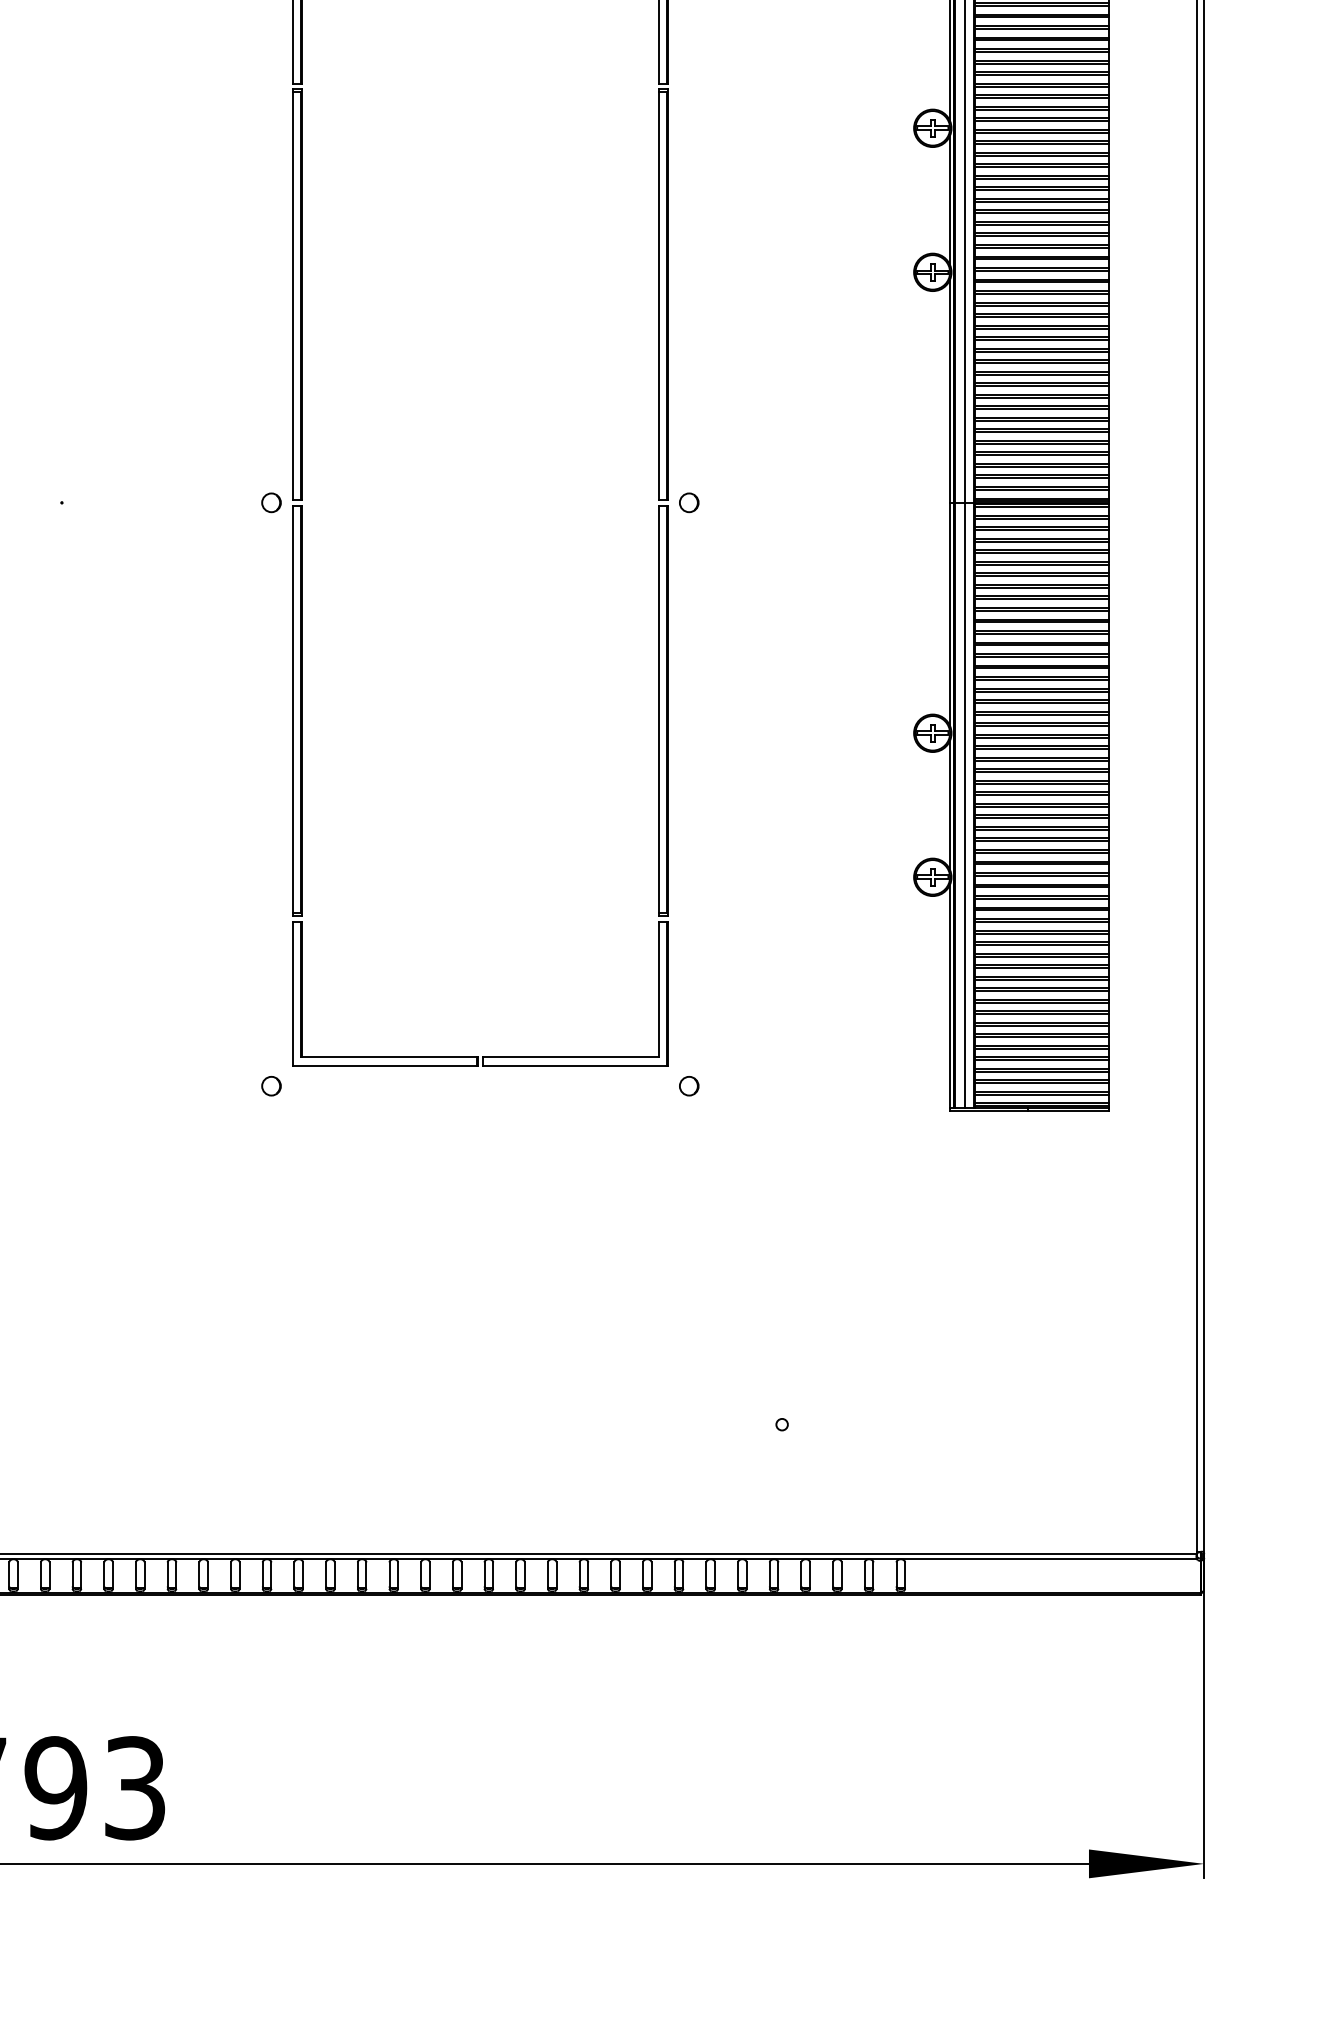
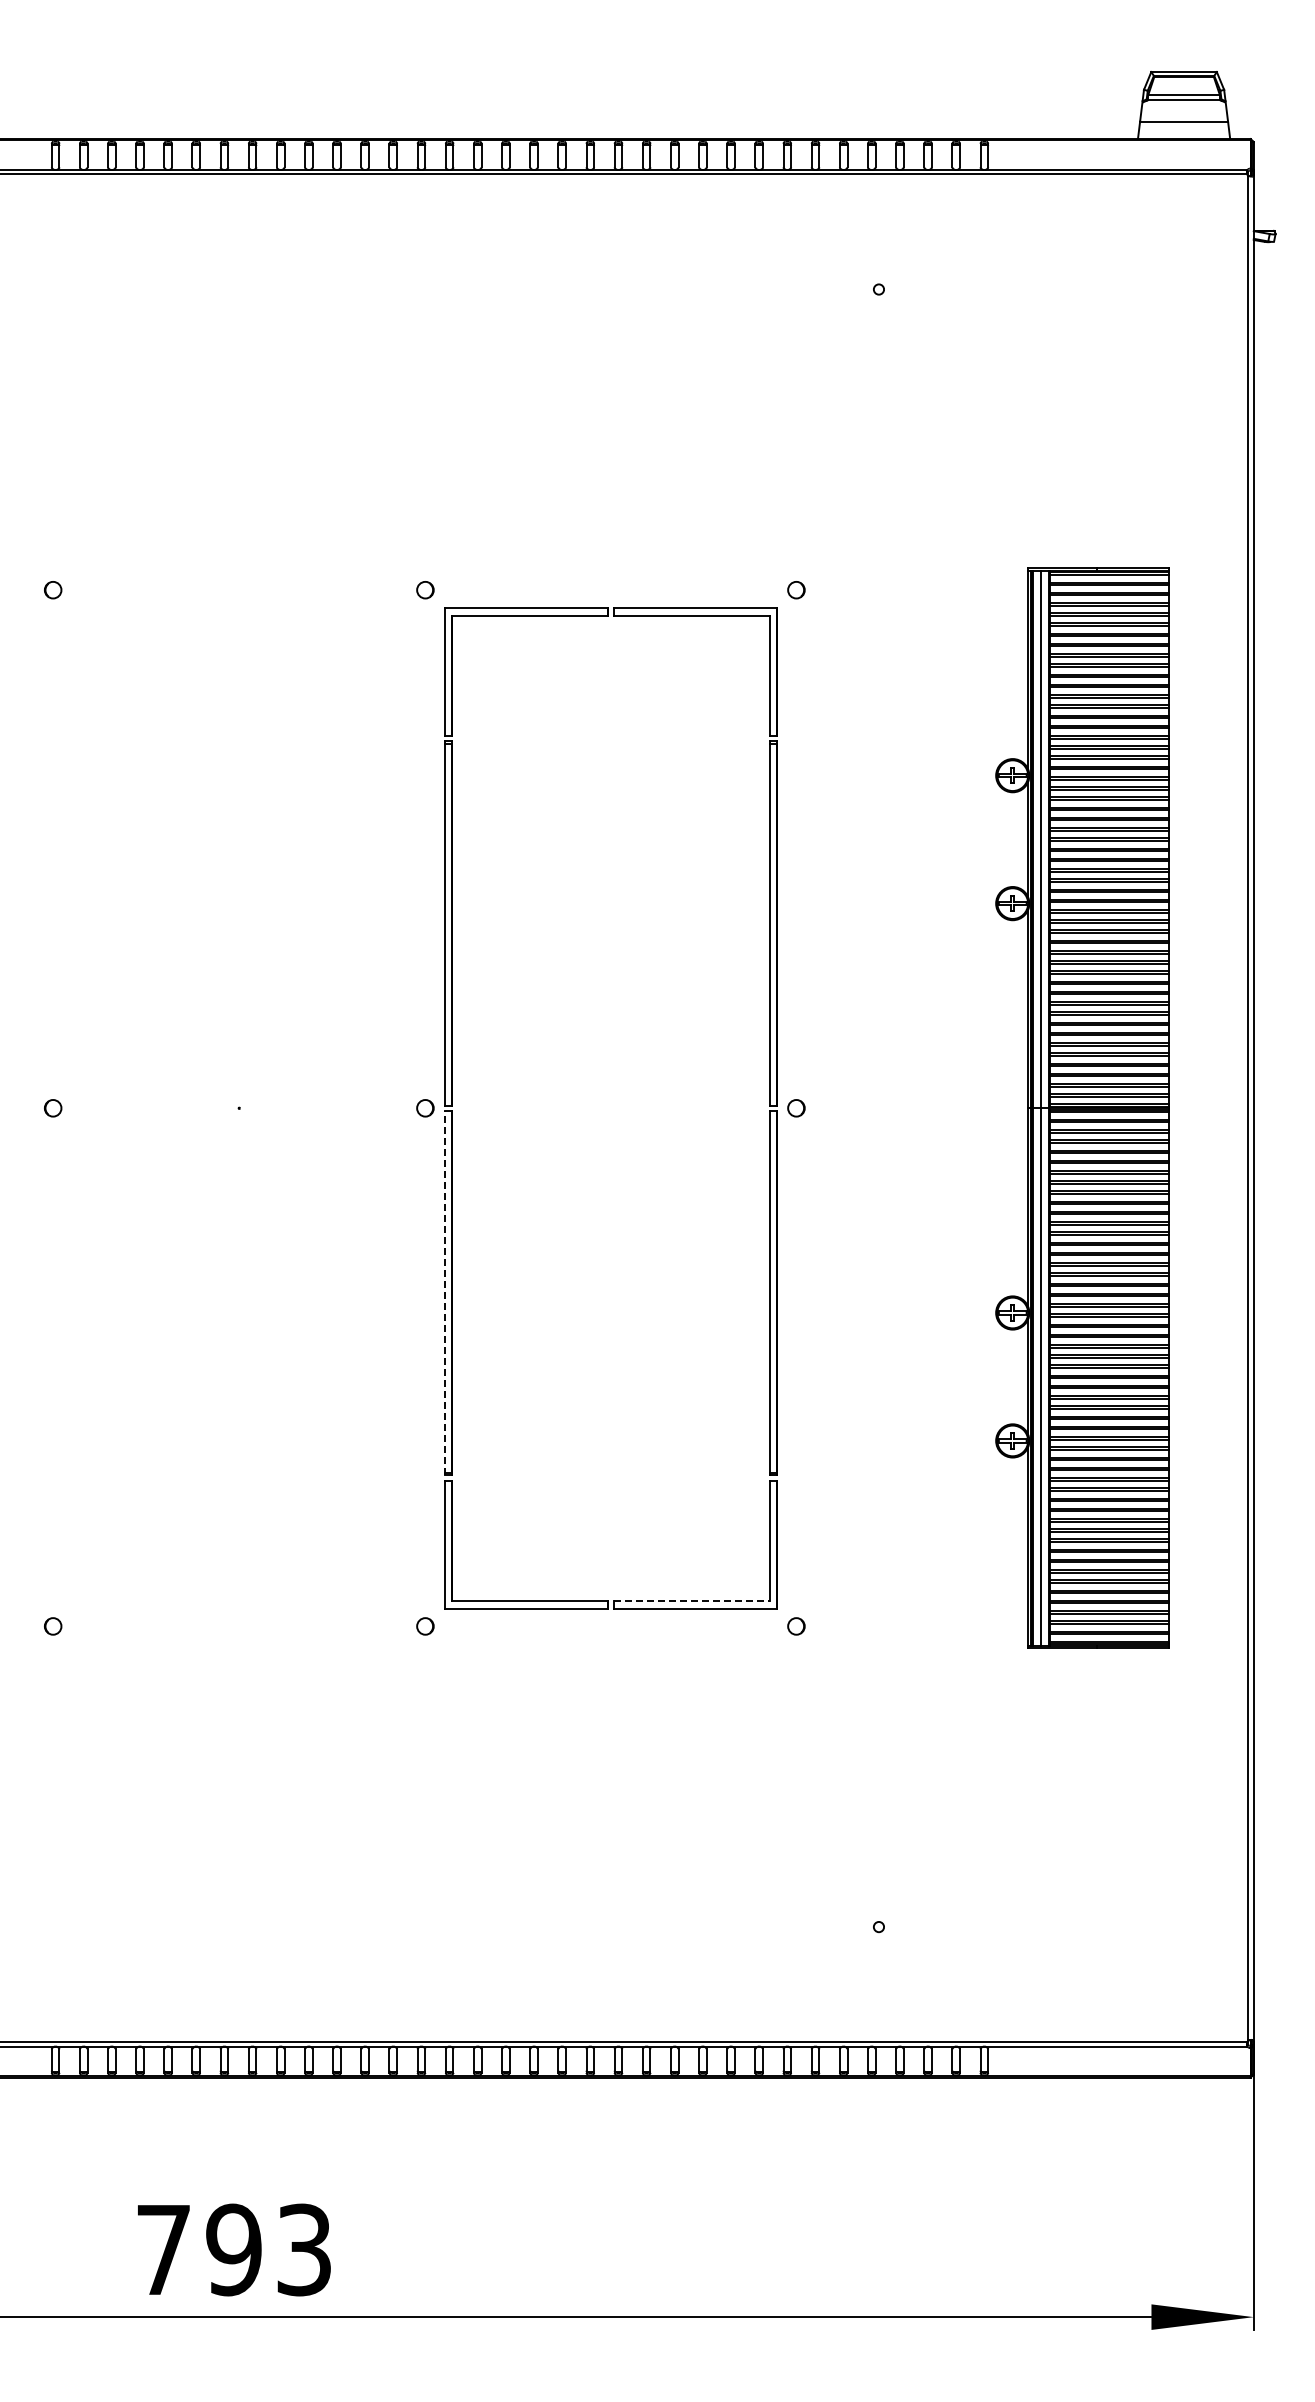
line: (292, 710) -> (444, 1292), solid -> dashed
line: (572, 1057) -> (692, 1600), solid -> dashed

